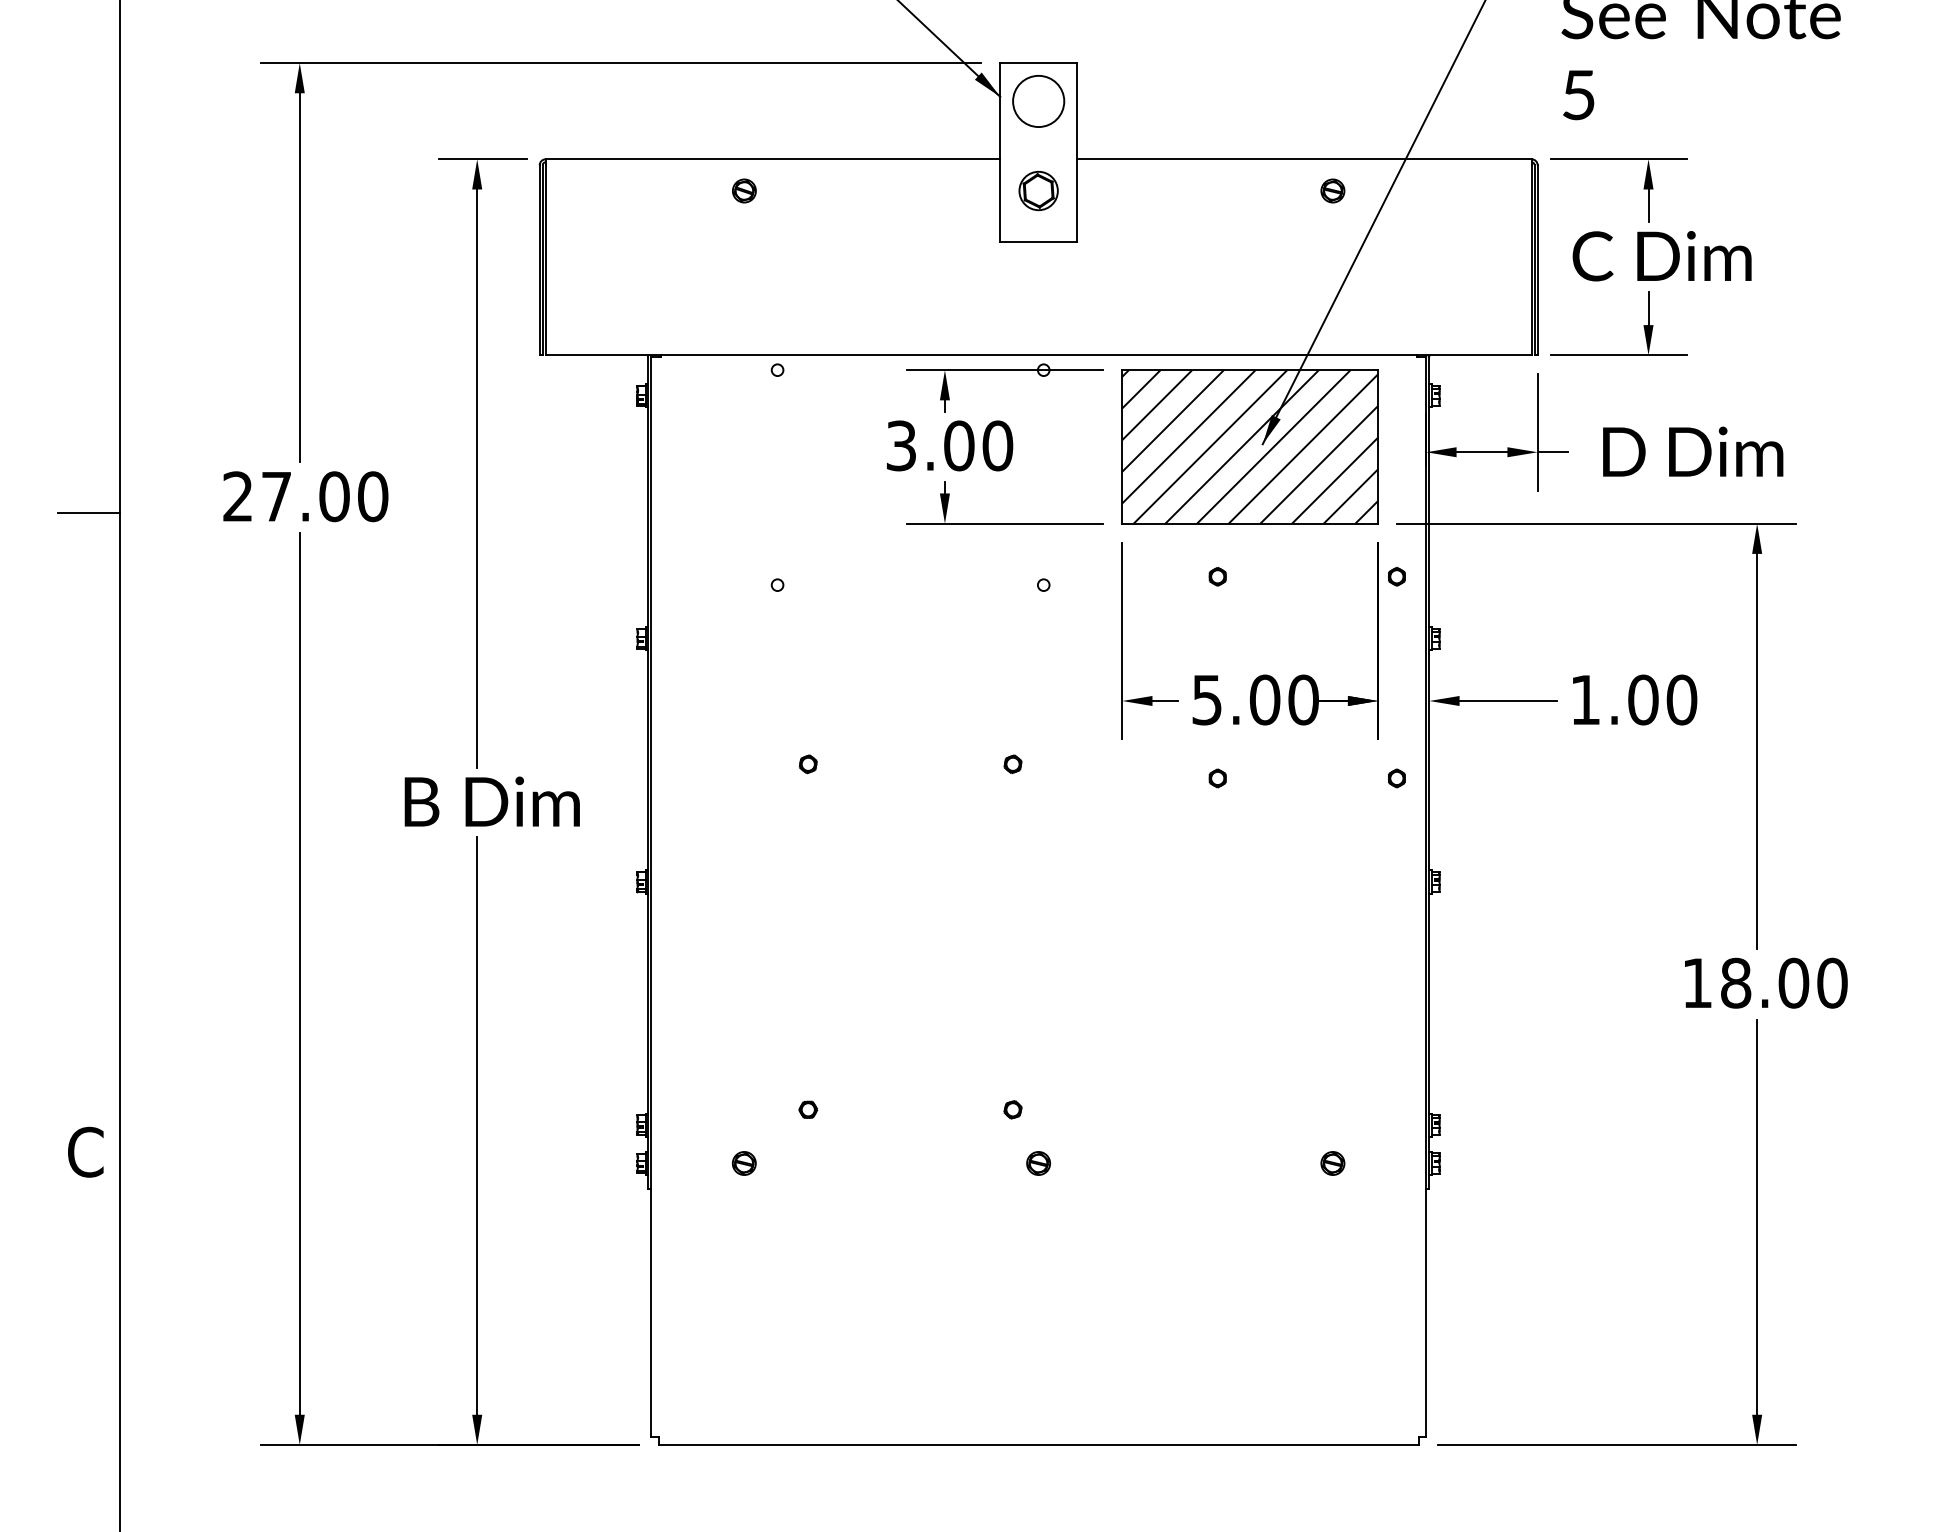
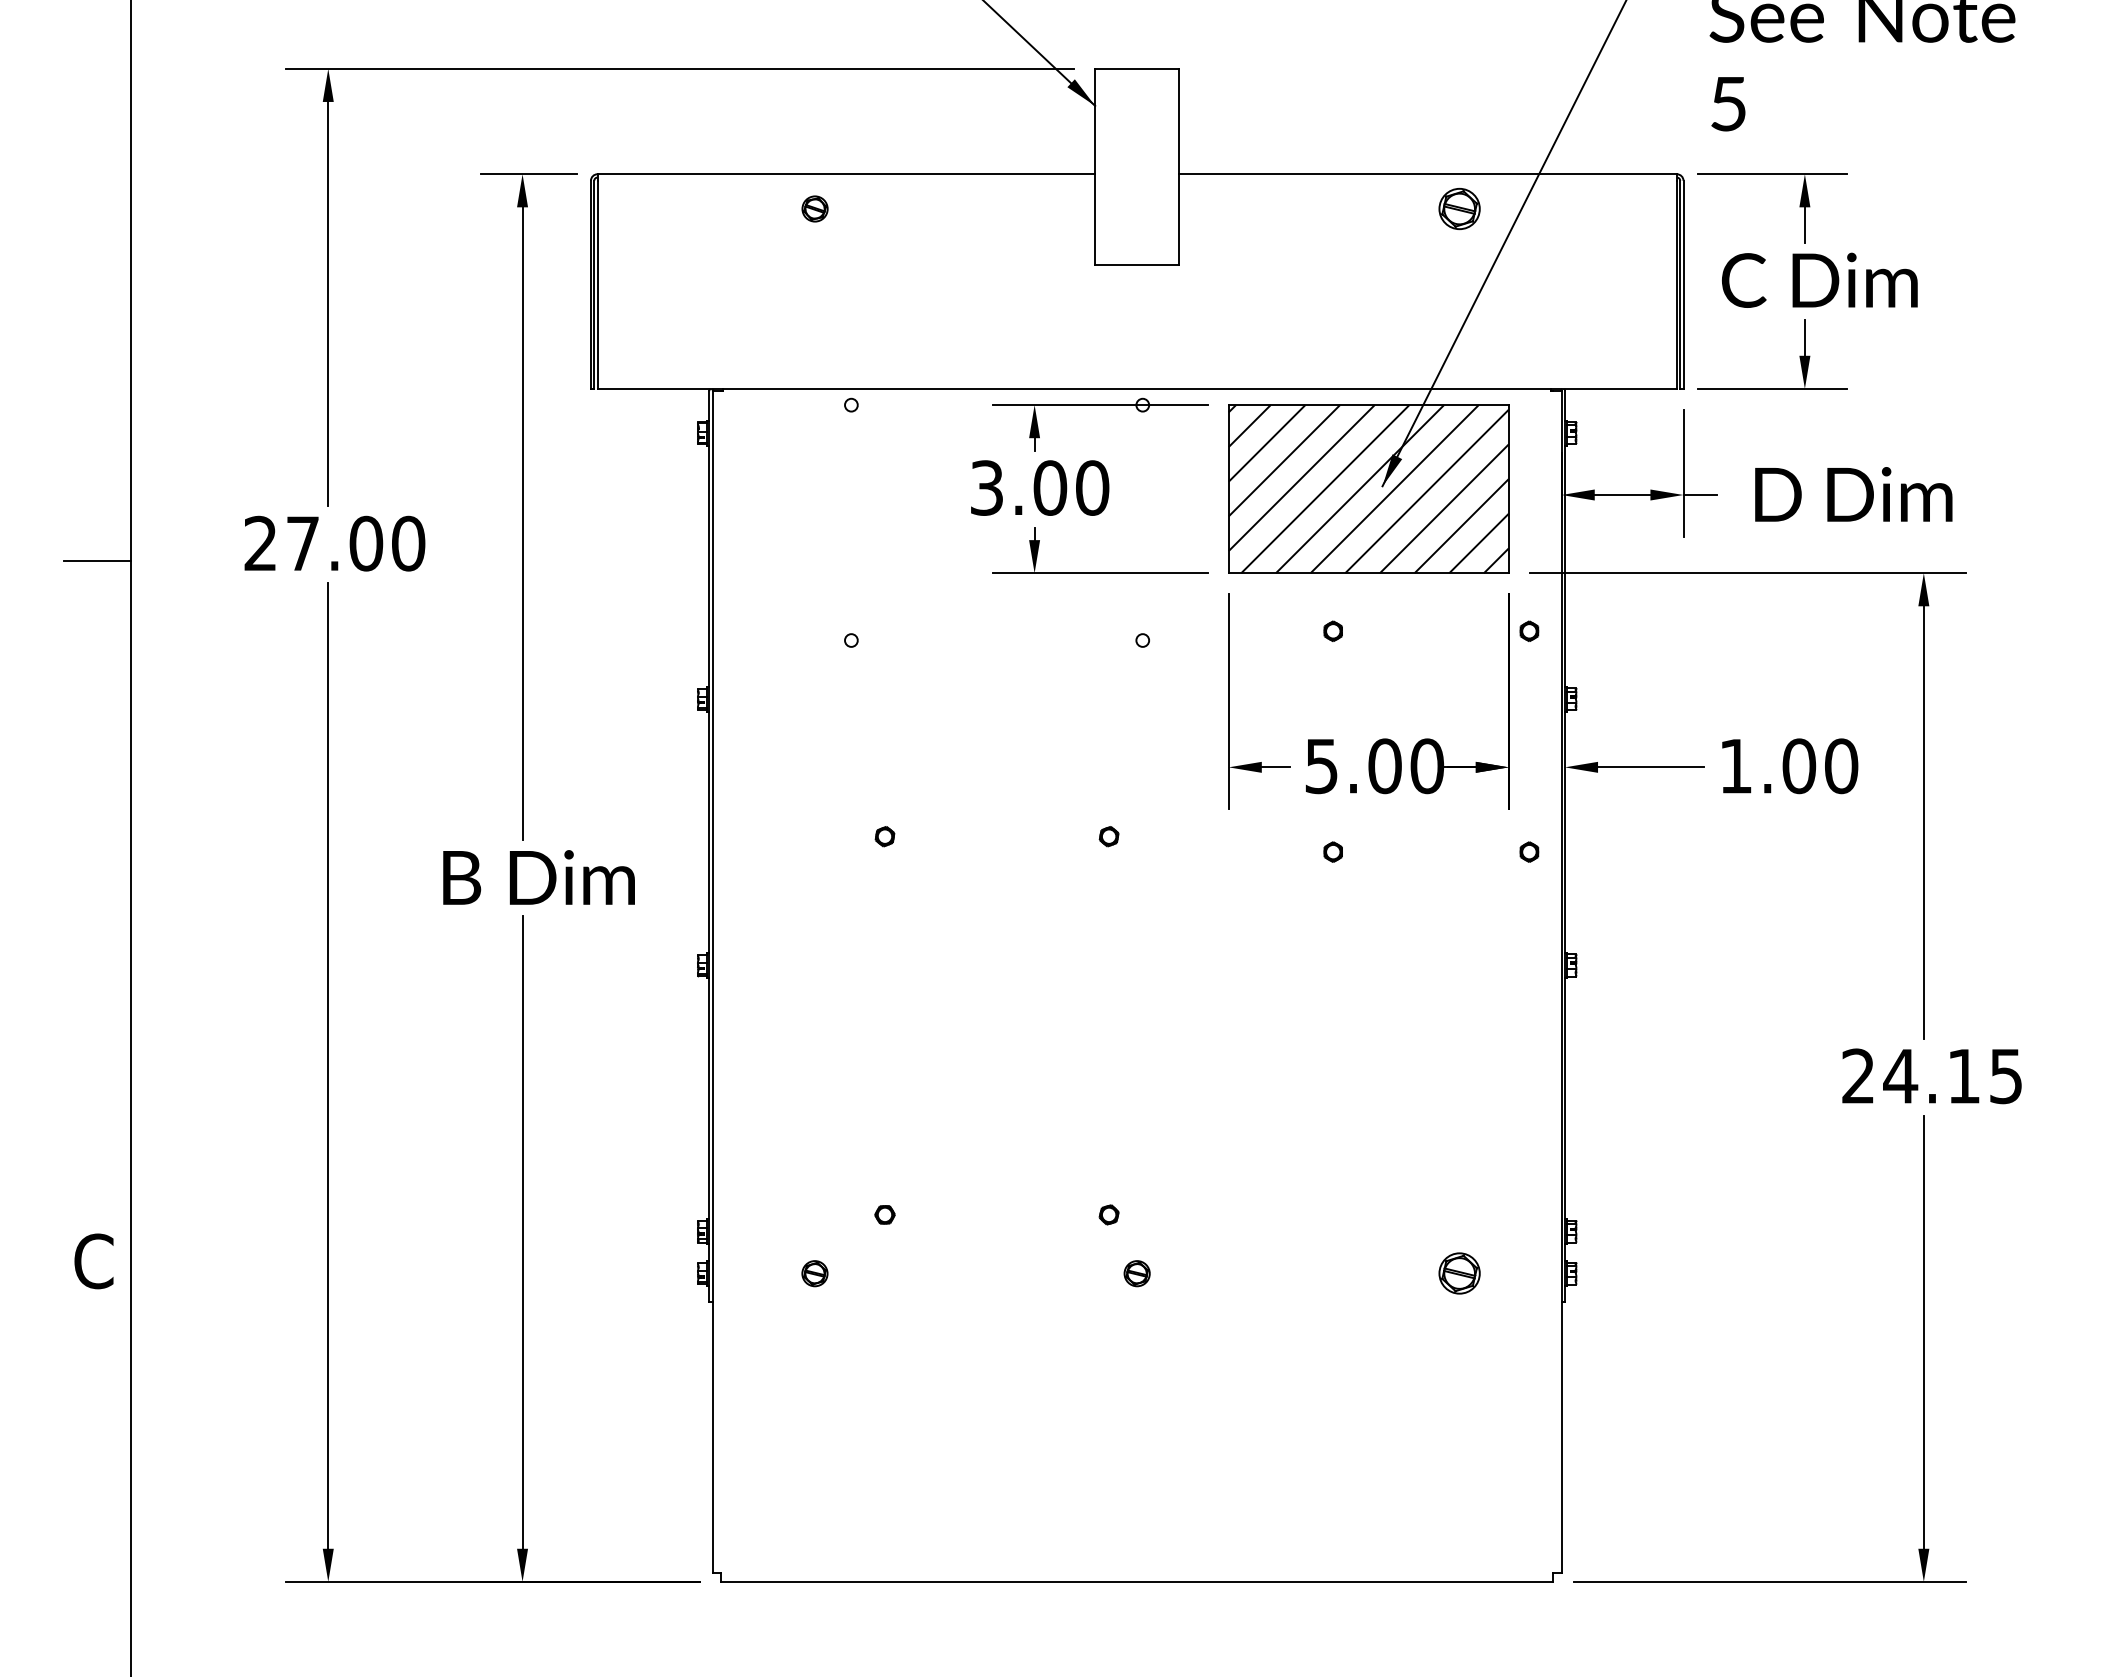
circle: (1038, 101) -> (1137, 110), removed
part: (1038, 190) -> (1137, 208), removed
part: (1332, 190) -> (1458, 208), size x1.6
text: (1765, 983) -> (1932, 1076), 18.00 -> 24.15
part: (1332, 1163) -> (1458, 1273), size x1.6

